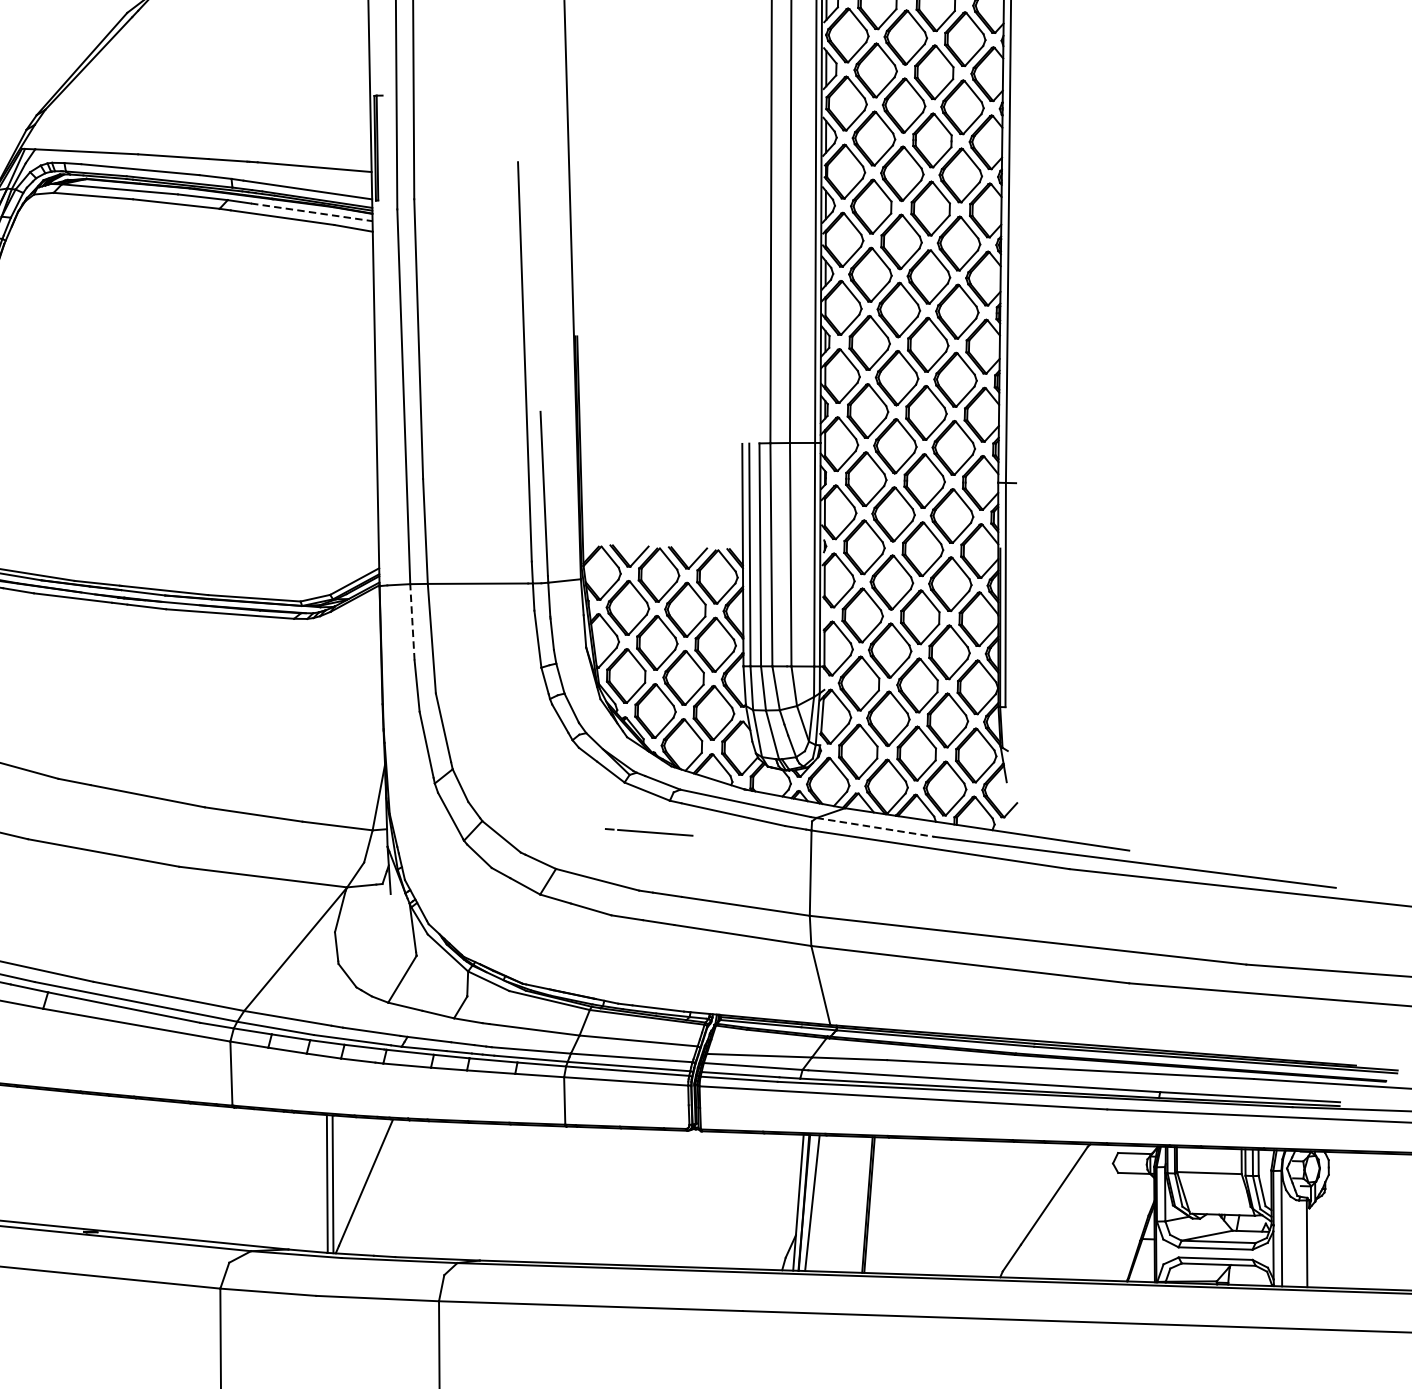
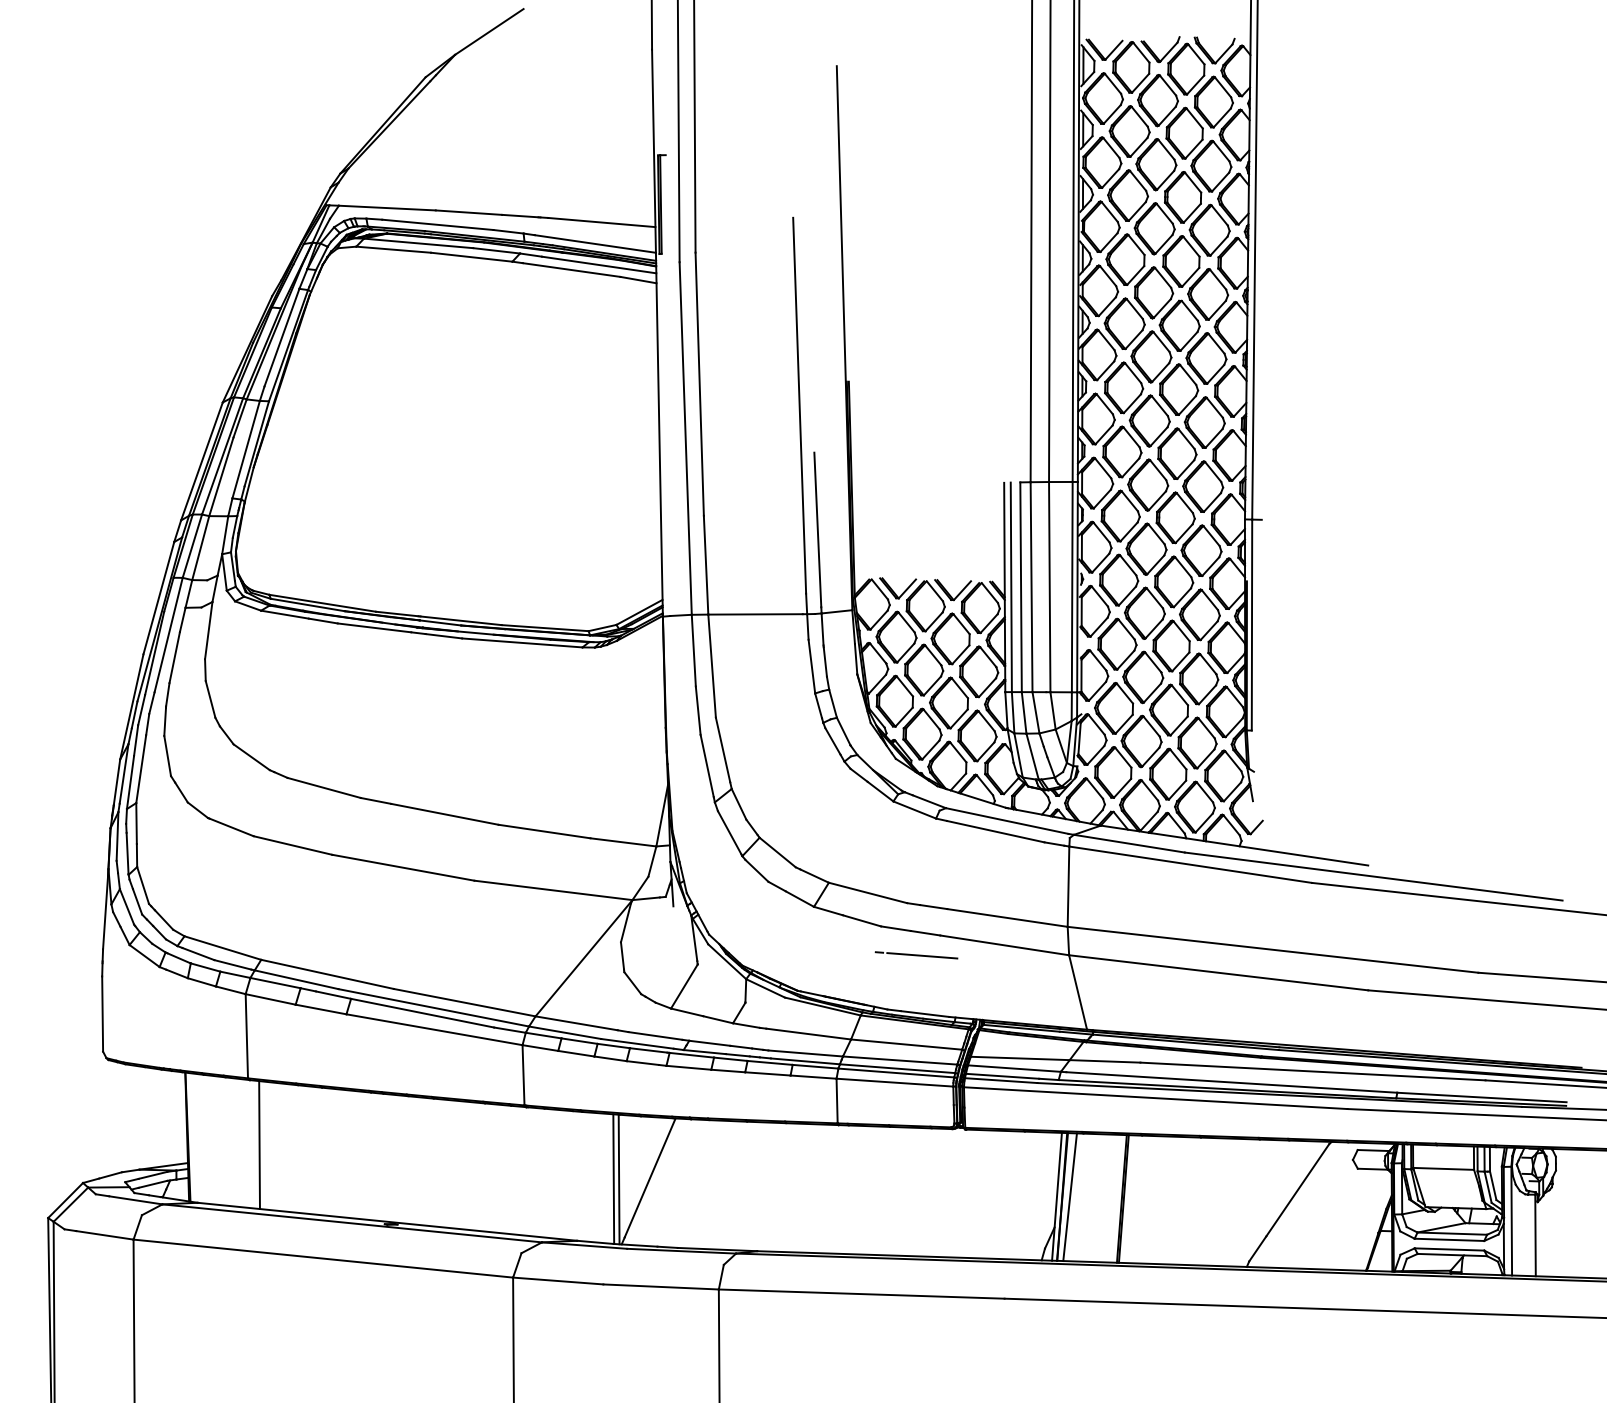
line: (312, 212) -> (599, 265), dashed -> solid
line: (412, 622) -> (693, 650), dashed -> solid
line: (875, 827) -> (1129, 843), dashed -> solid
line: (649, 832) -> (916, 955), moved

